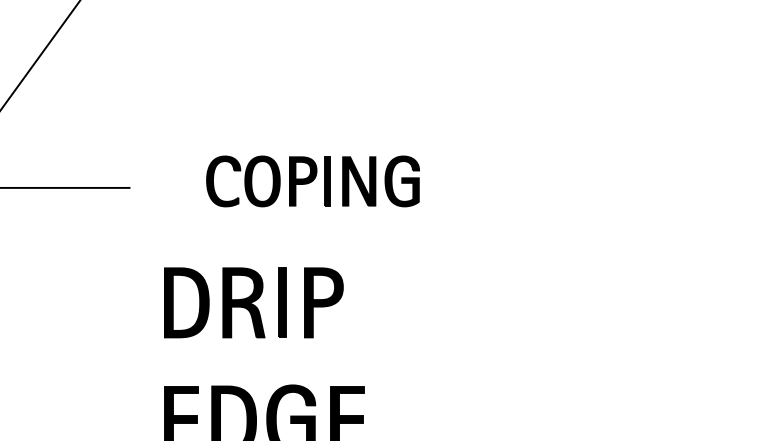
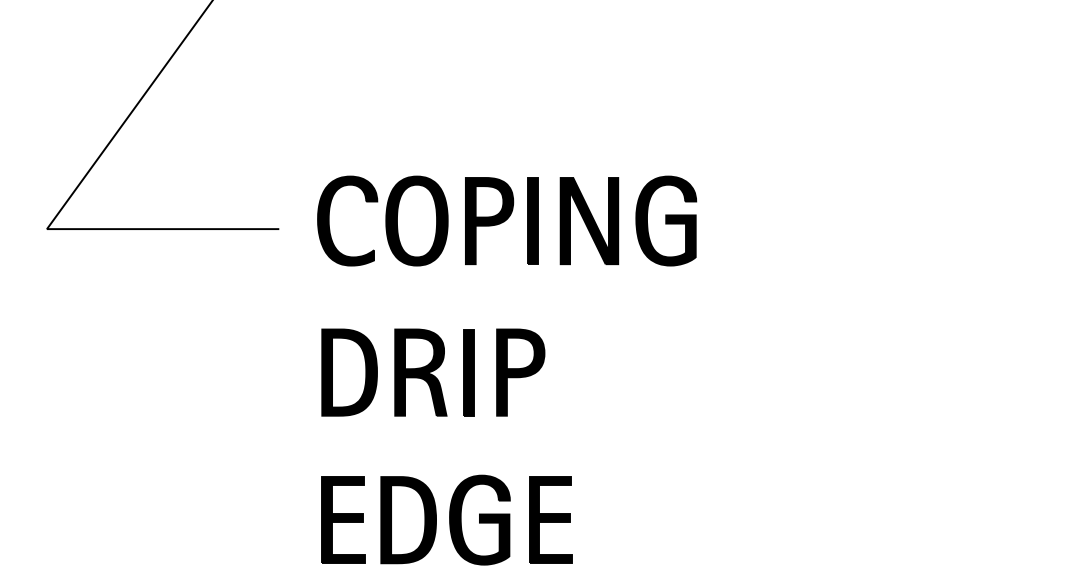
part: (313, 181) -> (507, 220), size x1.43

